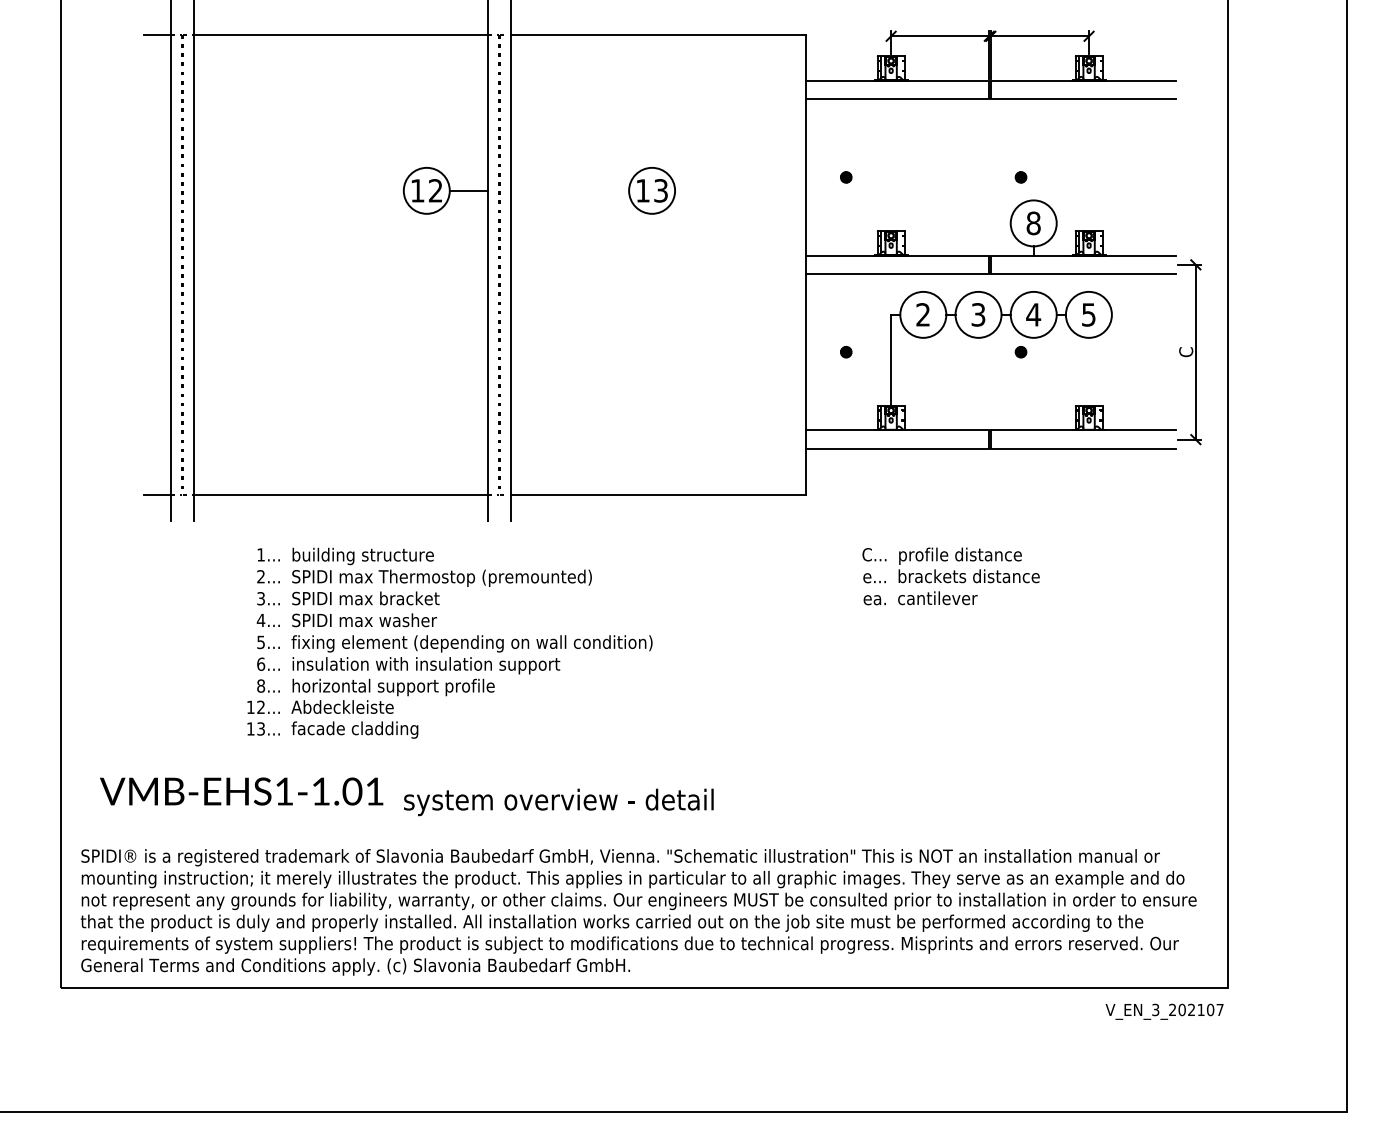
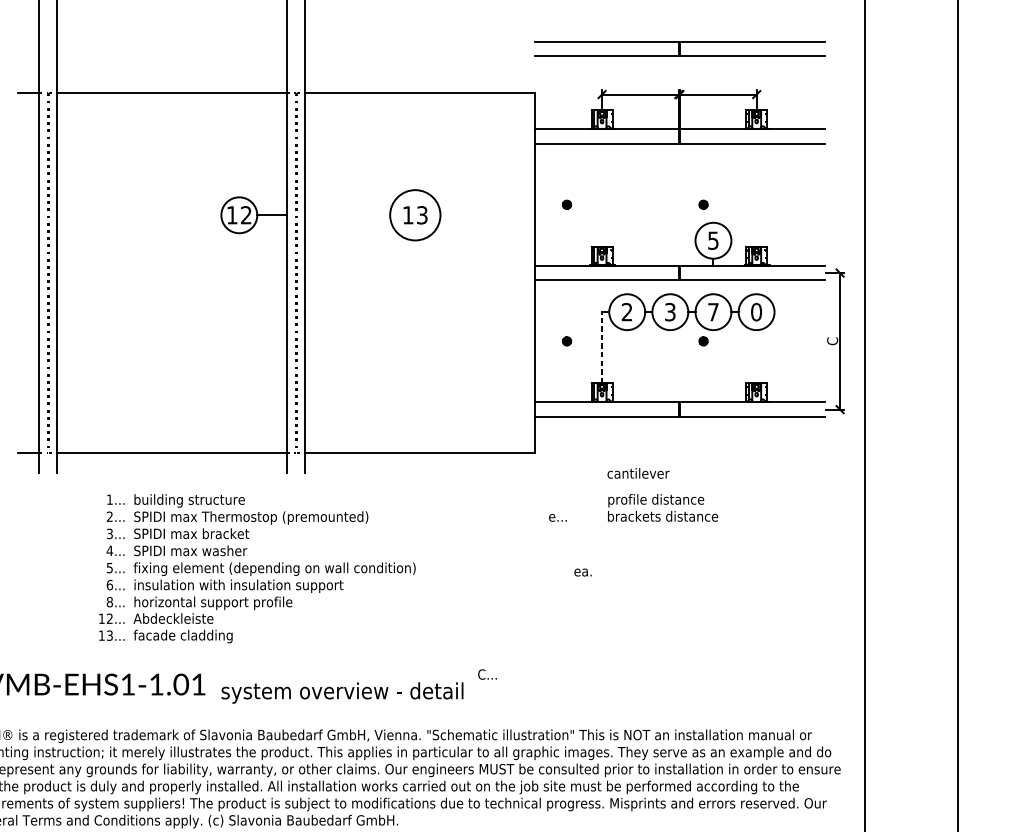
circle: (652, 190) -> (415, 215), size x1.4
text: (1033, 223) -> (713, 240), 8 -> 5
text: (1033, 314) -> (713, 311), 4 -> 7
text: (1088, 314) -> (756, 311), 5 -> 0
line: (891, 359) -> (602, 347), solid -> dashed
text: (874, 554) -> (487, 674), moved
text: (874, 578) -> (557, 518), moved
text: (937, 598) -> (638, 473), moved
text: (874, 600) -> (582, 572), moved

